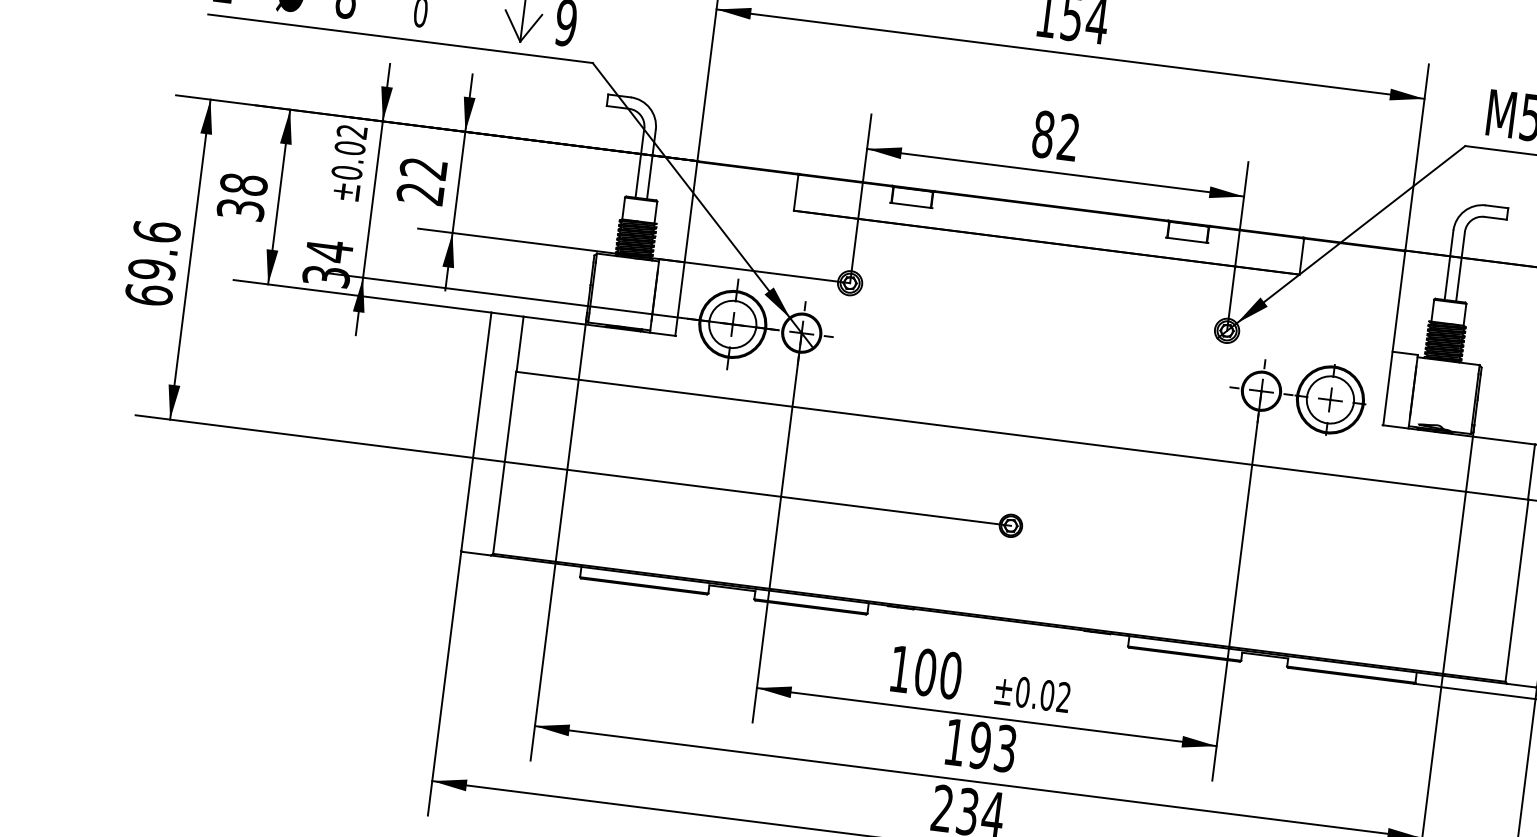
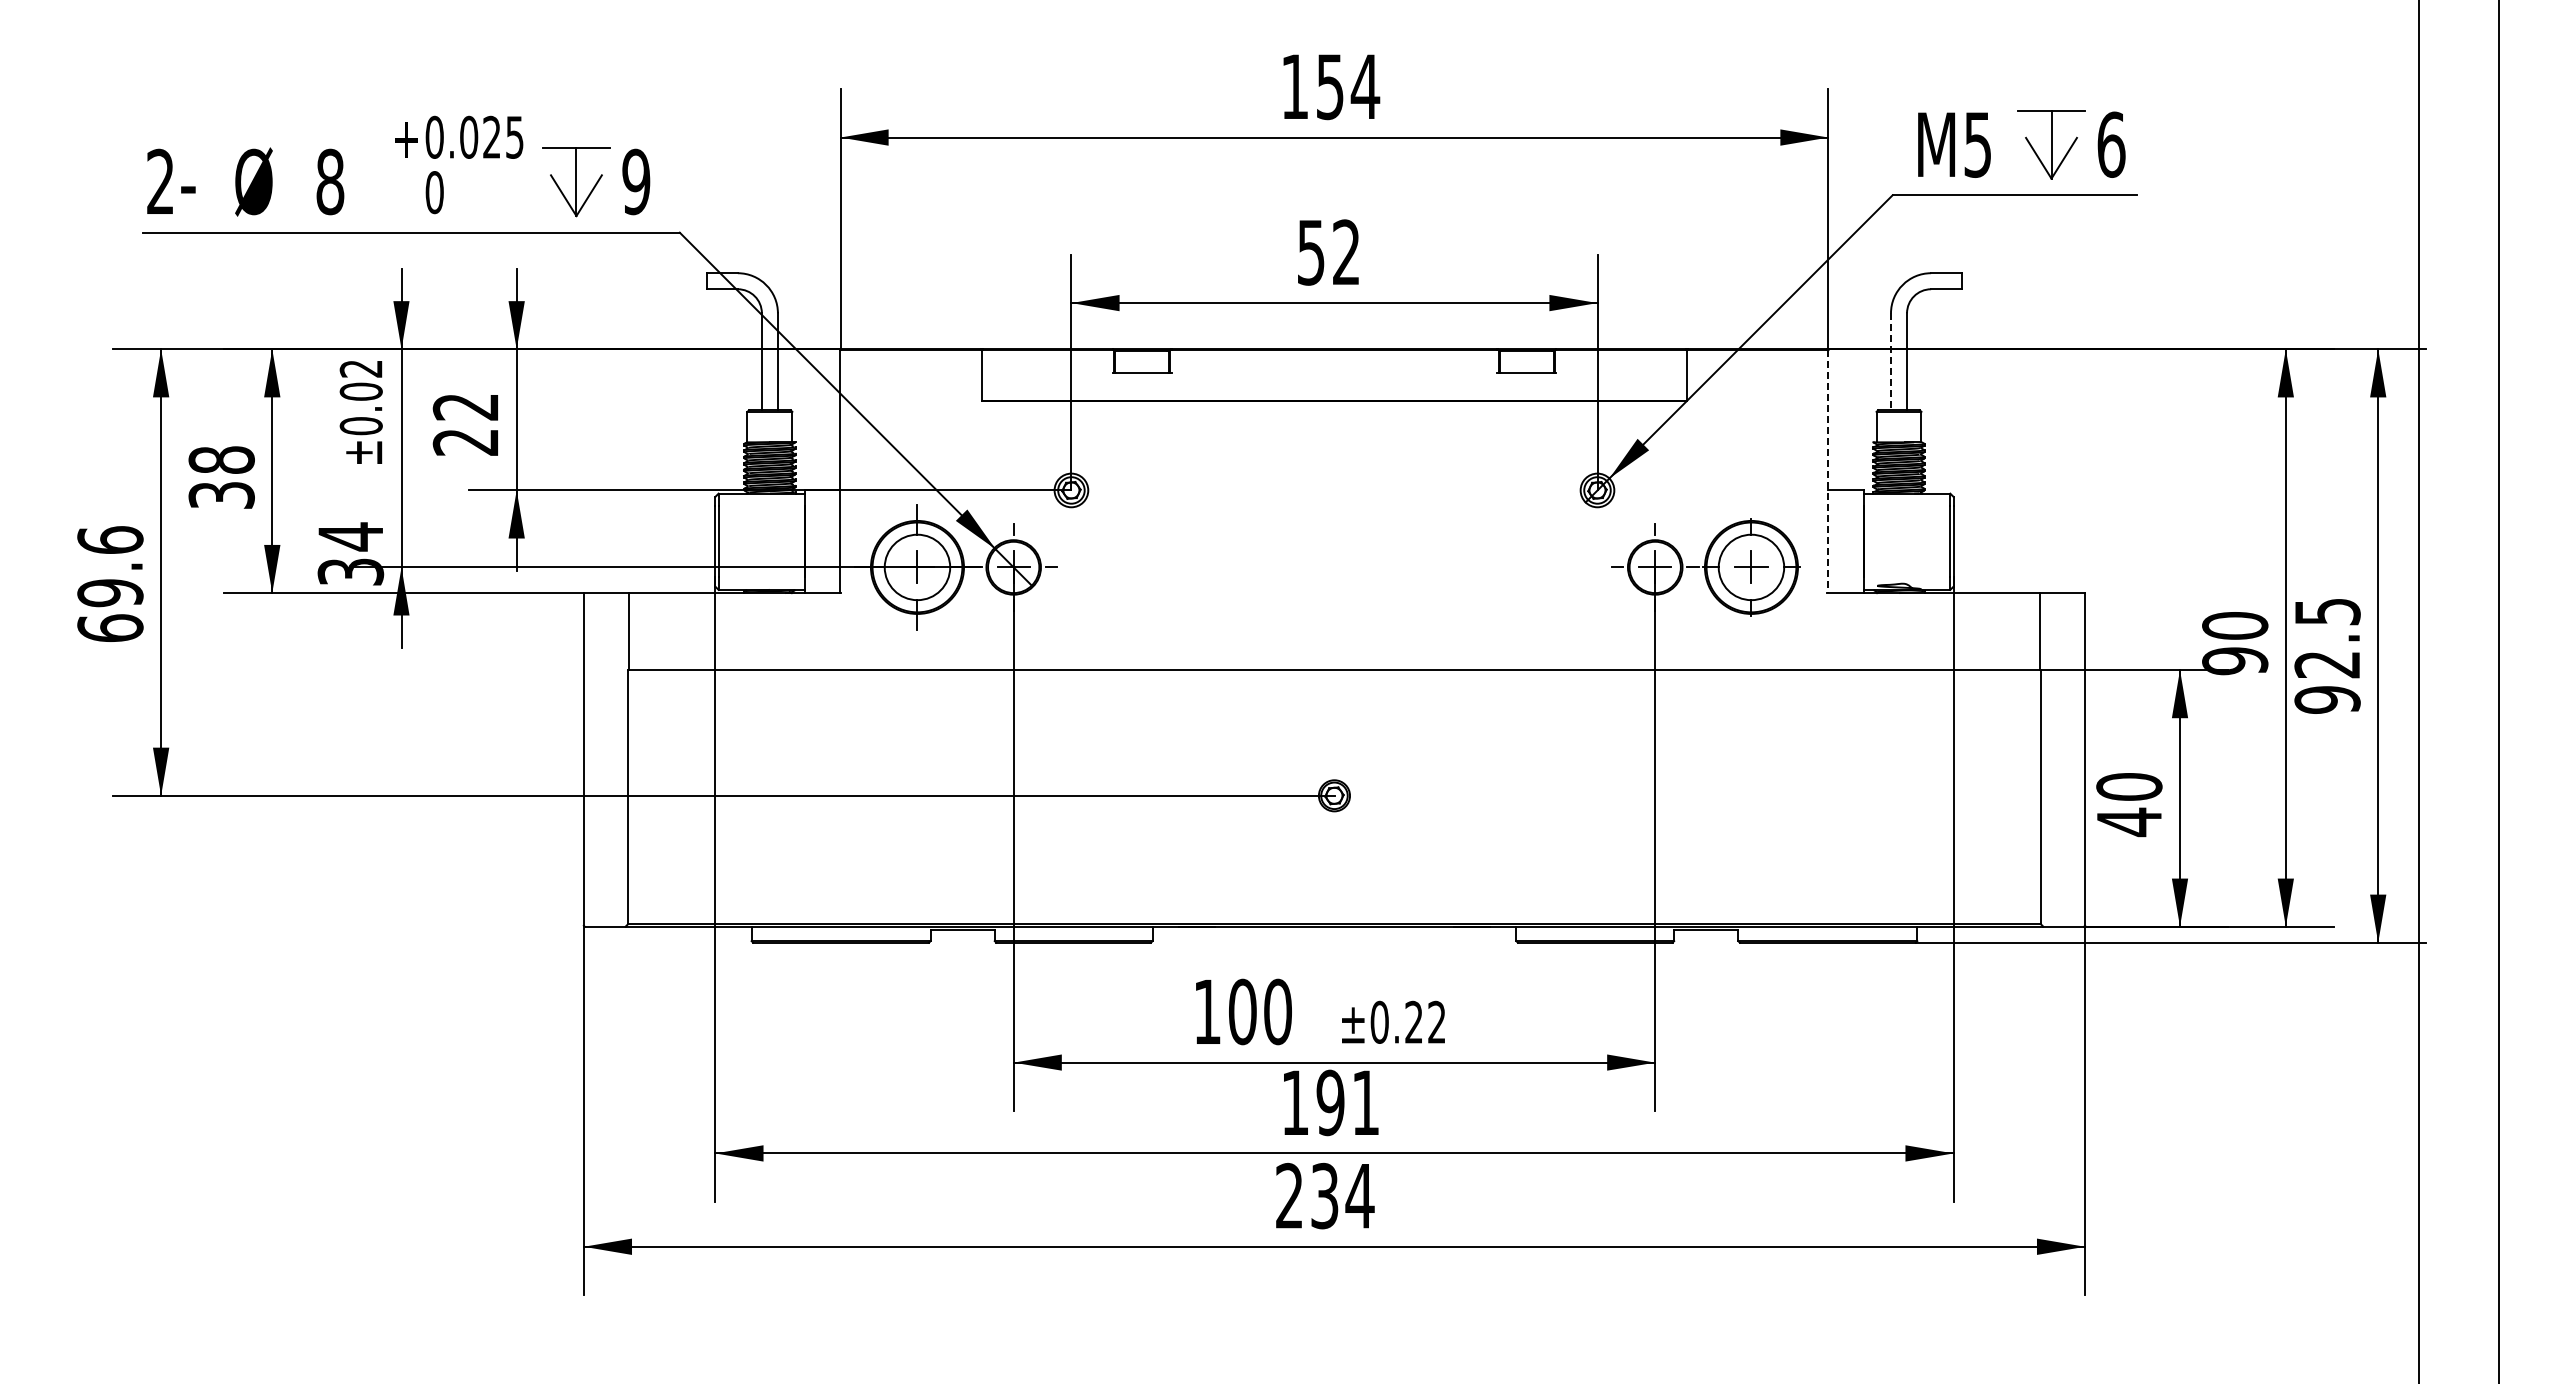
text: (1043, 134) -> (1311, 252), 82 -> 52
line: (1449, 265) -> (1891, 362), solid -> dashed
line: (1394, 338) -> (1828, 472), solid -> dashed
text: (1047, 694) -> (1414, 1021), ±0.02 -> ±0.22
text: (1005, 748) -> (1365, 1102), 193 -> 191

